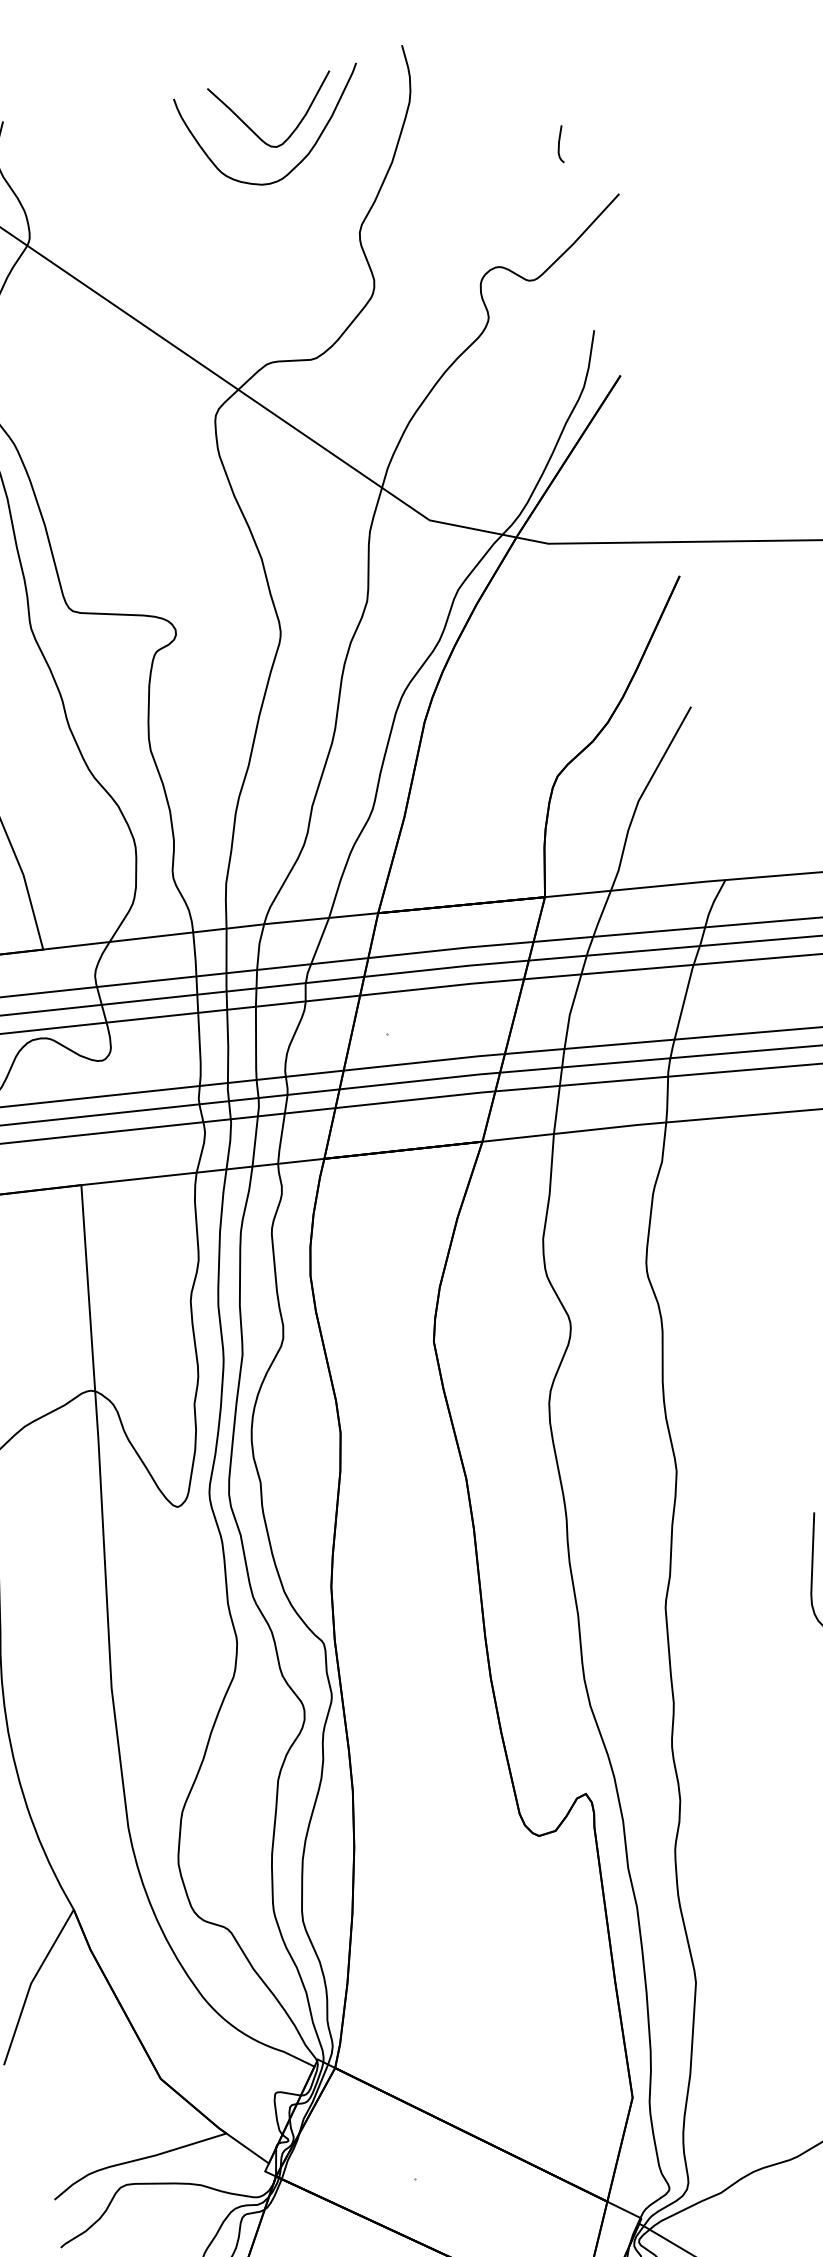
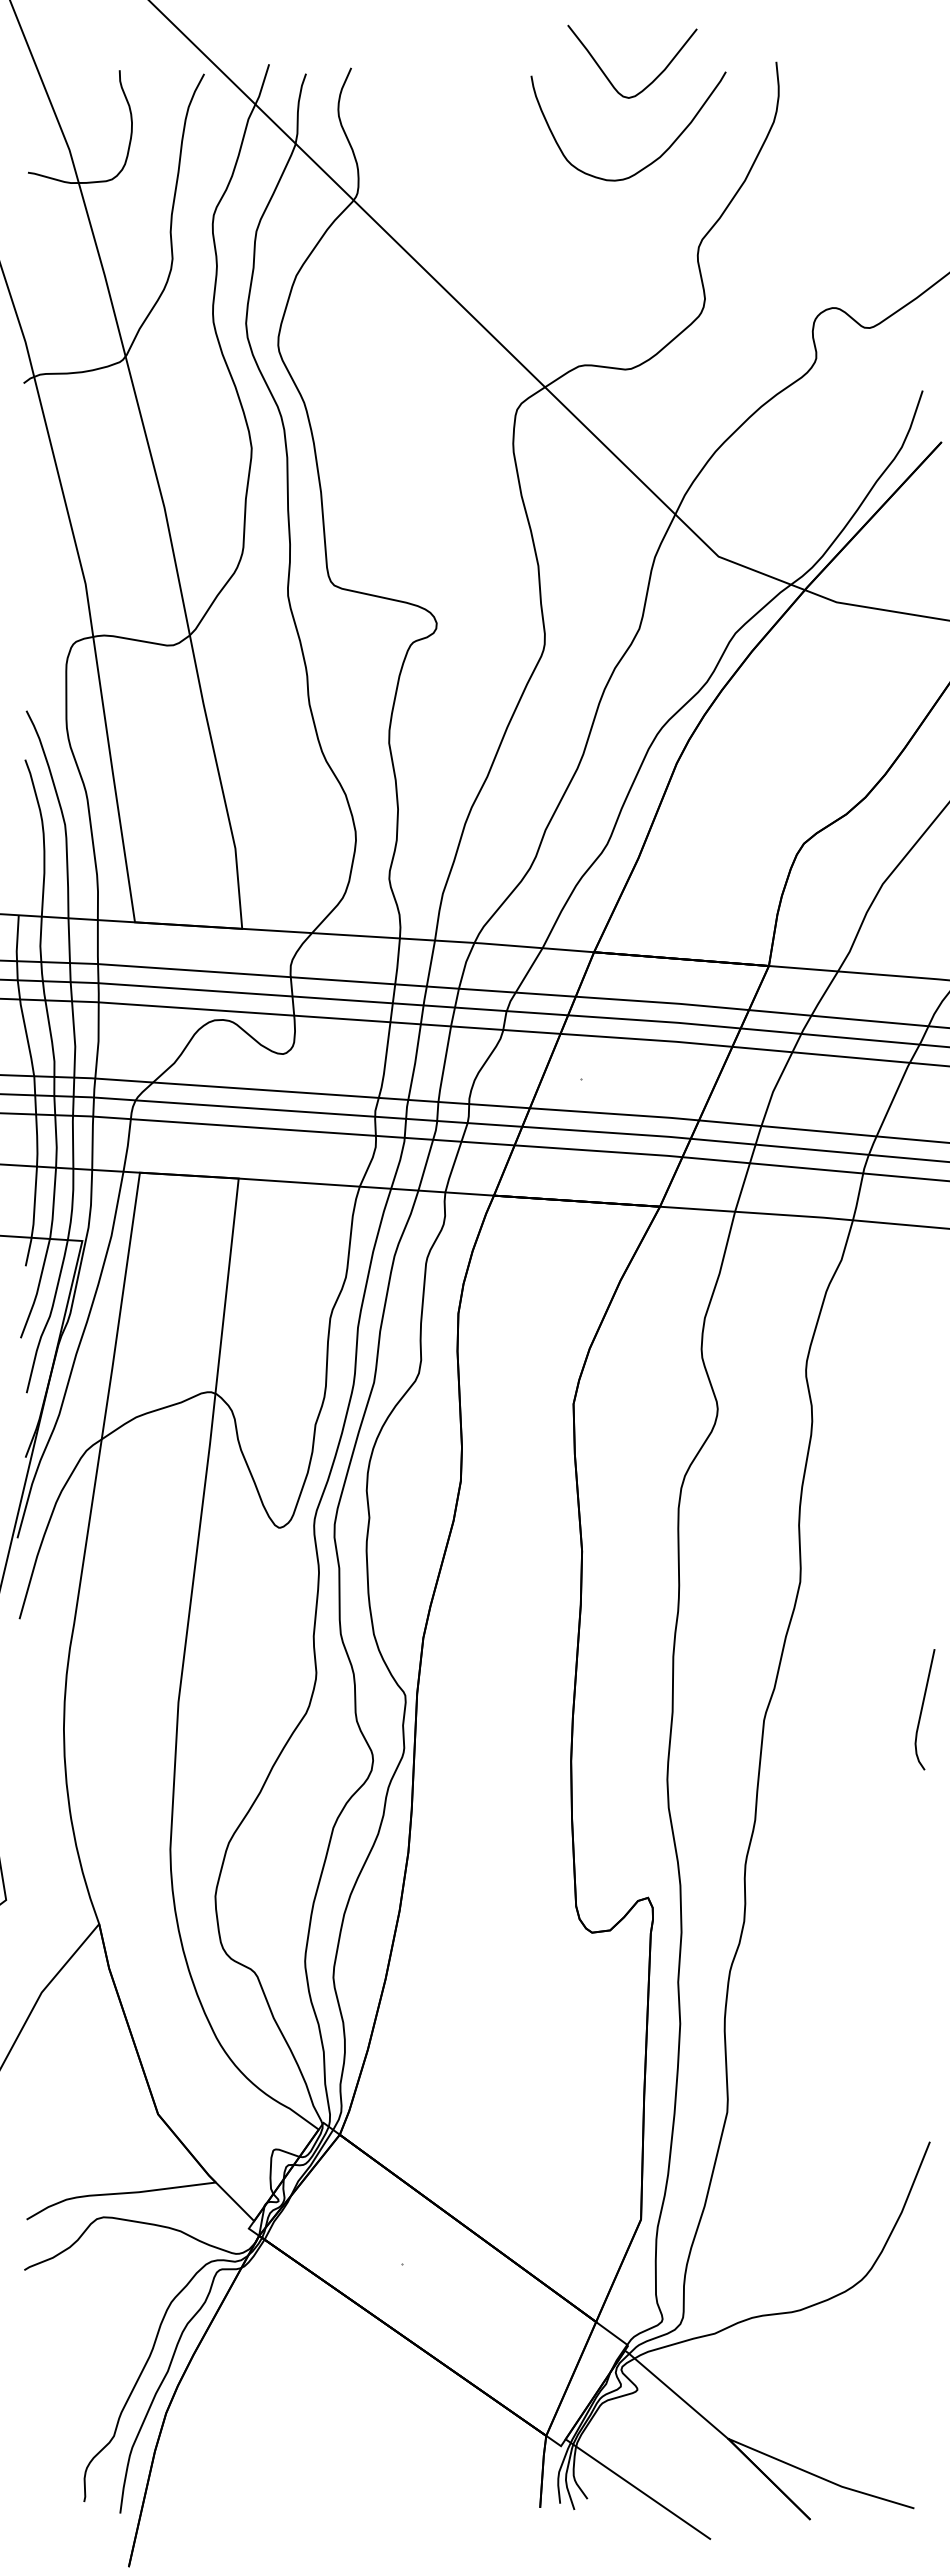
curve: (296, 126) -> (652, 80), moved
curve: (560, 144) -> (921, 192), removed

